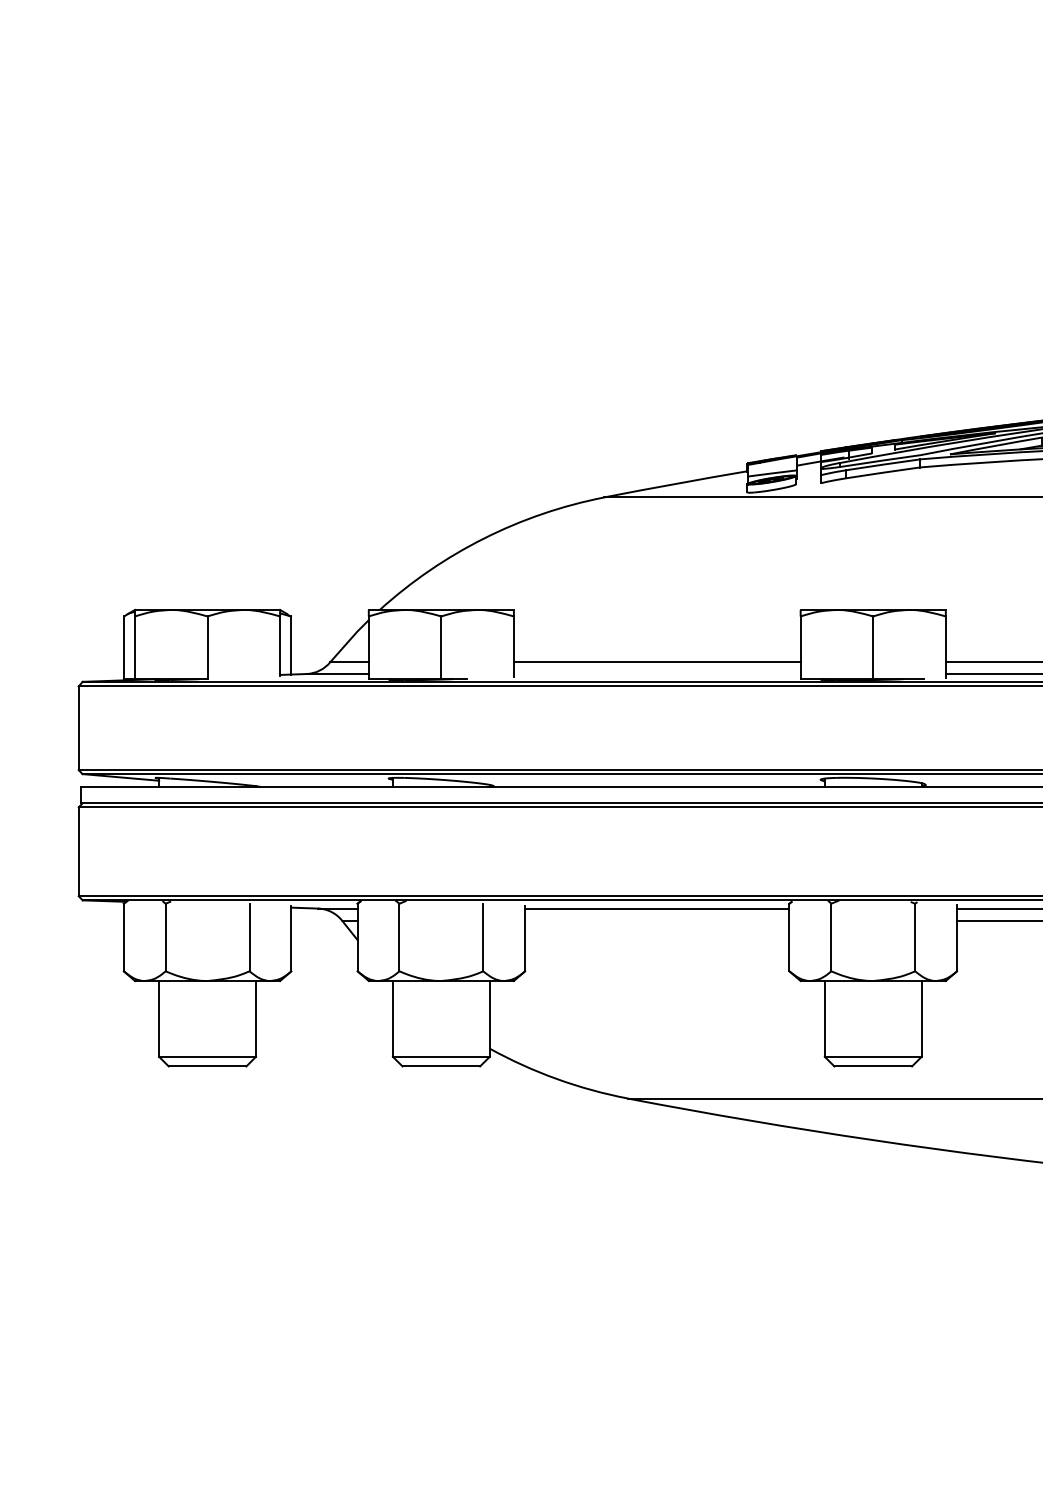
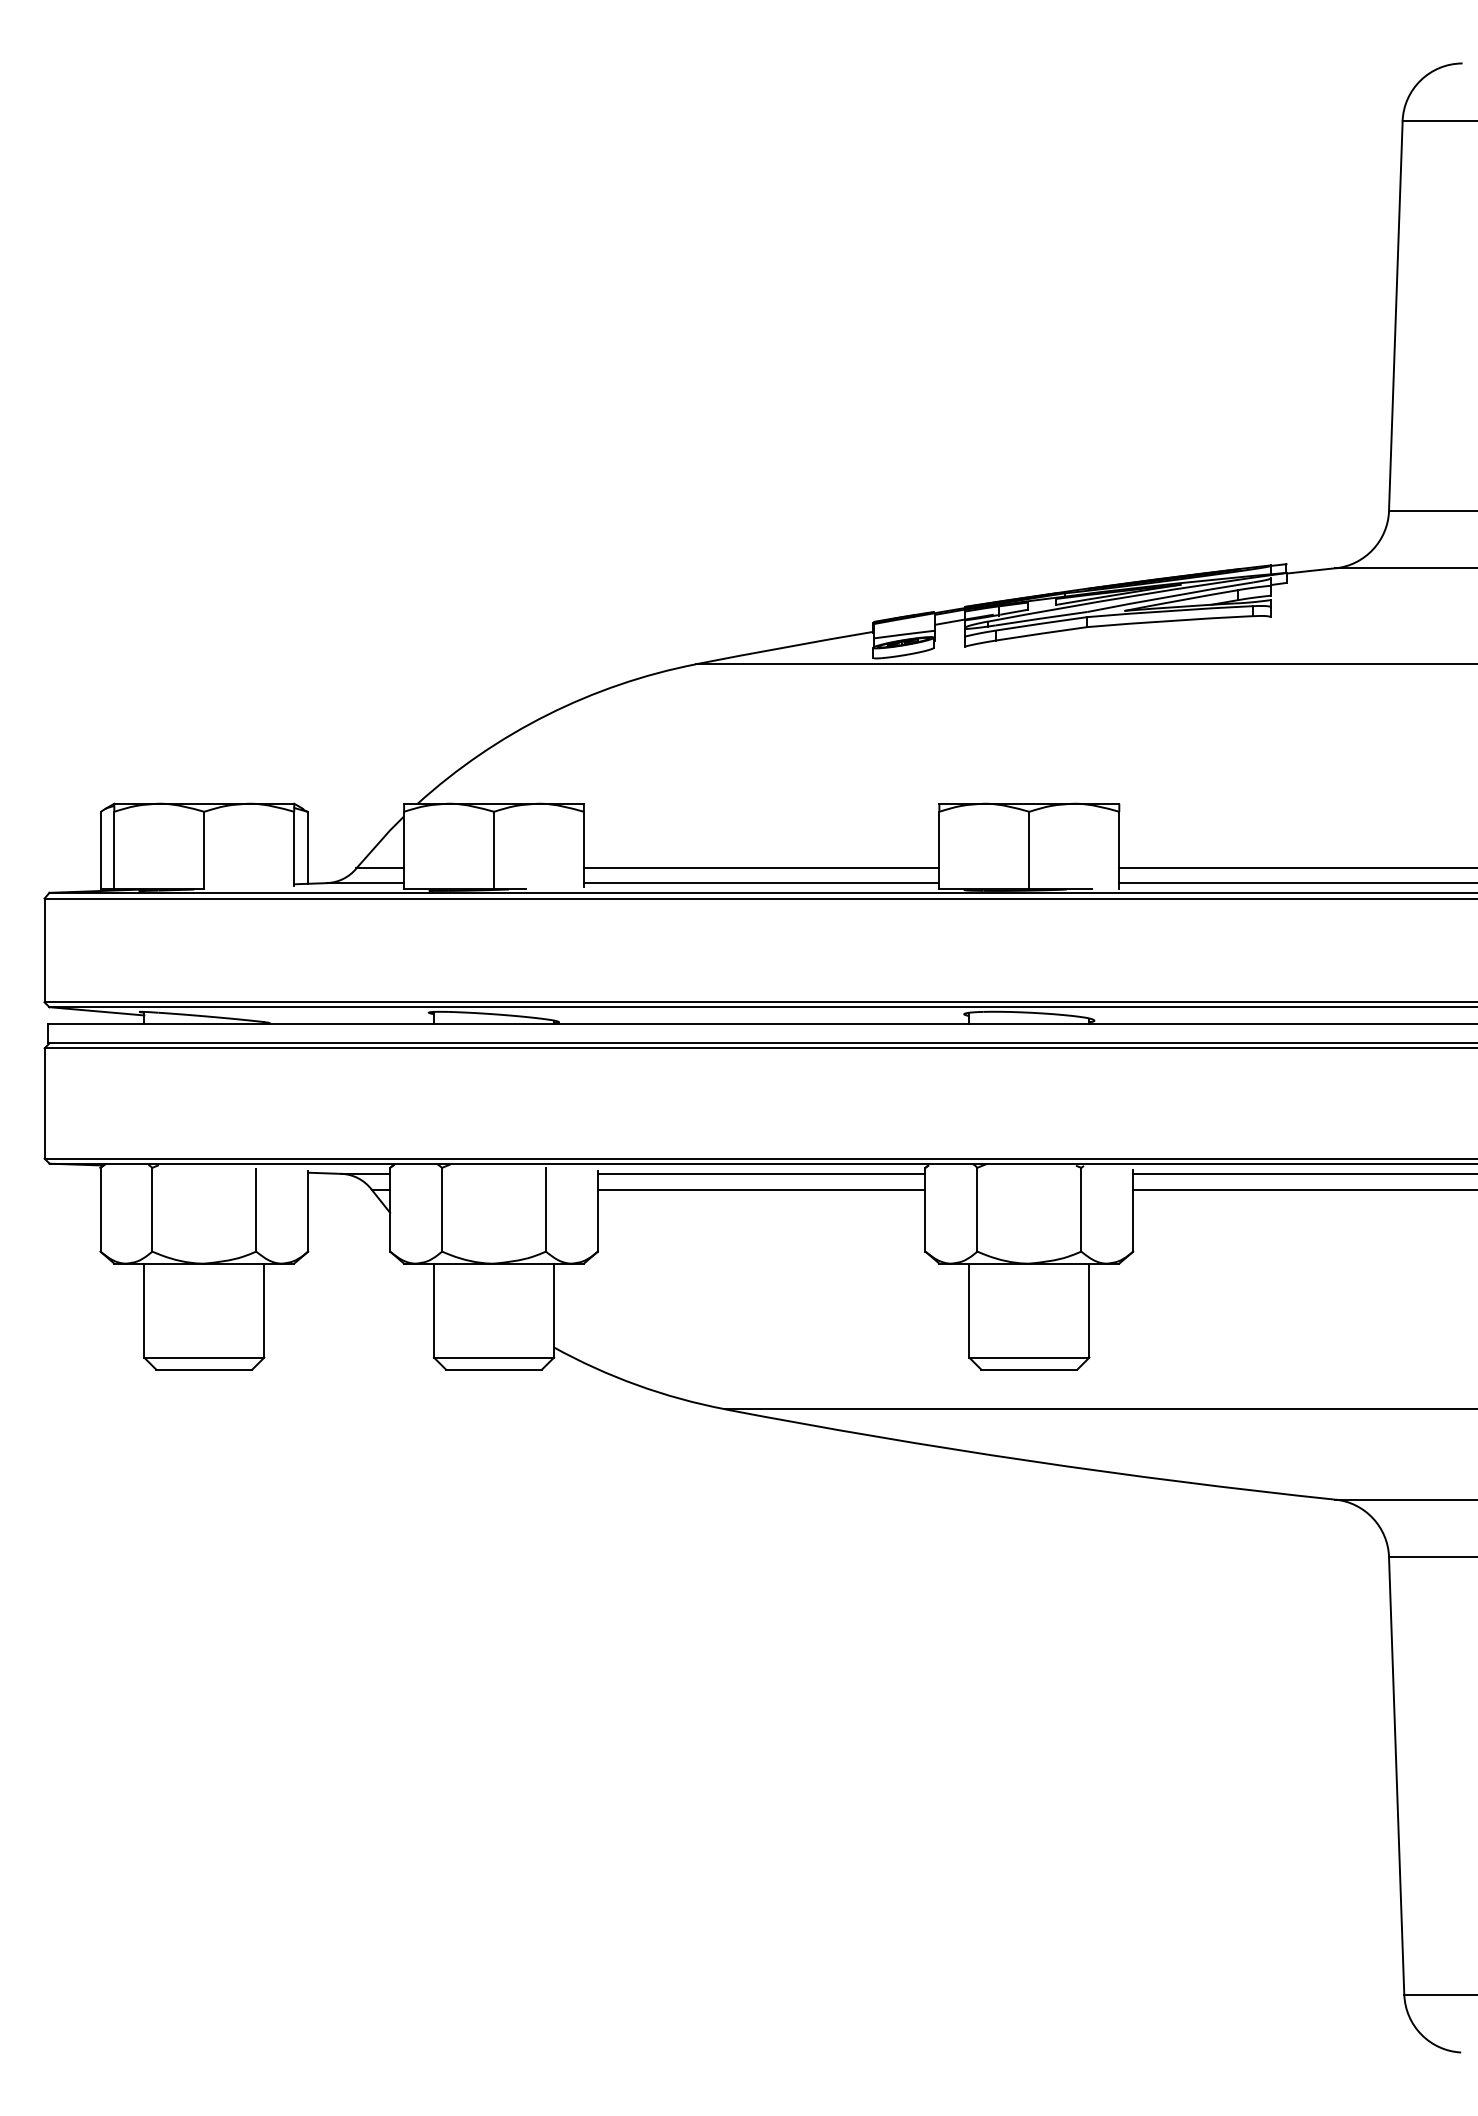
line: (657, 674) -> (761, 883), added
line: (657, 921) -> (761, 1189), added

